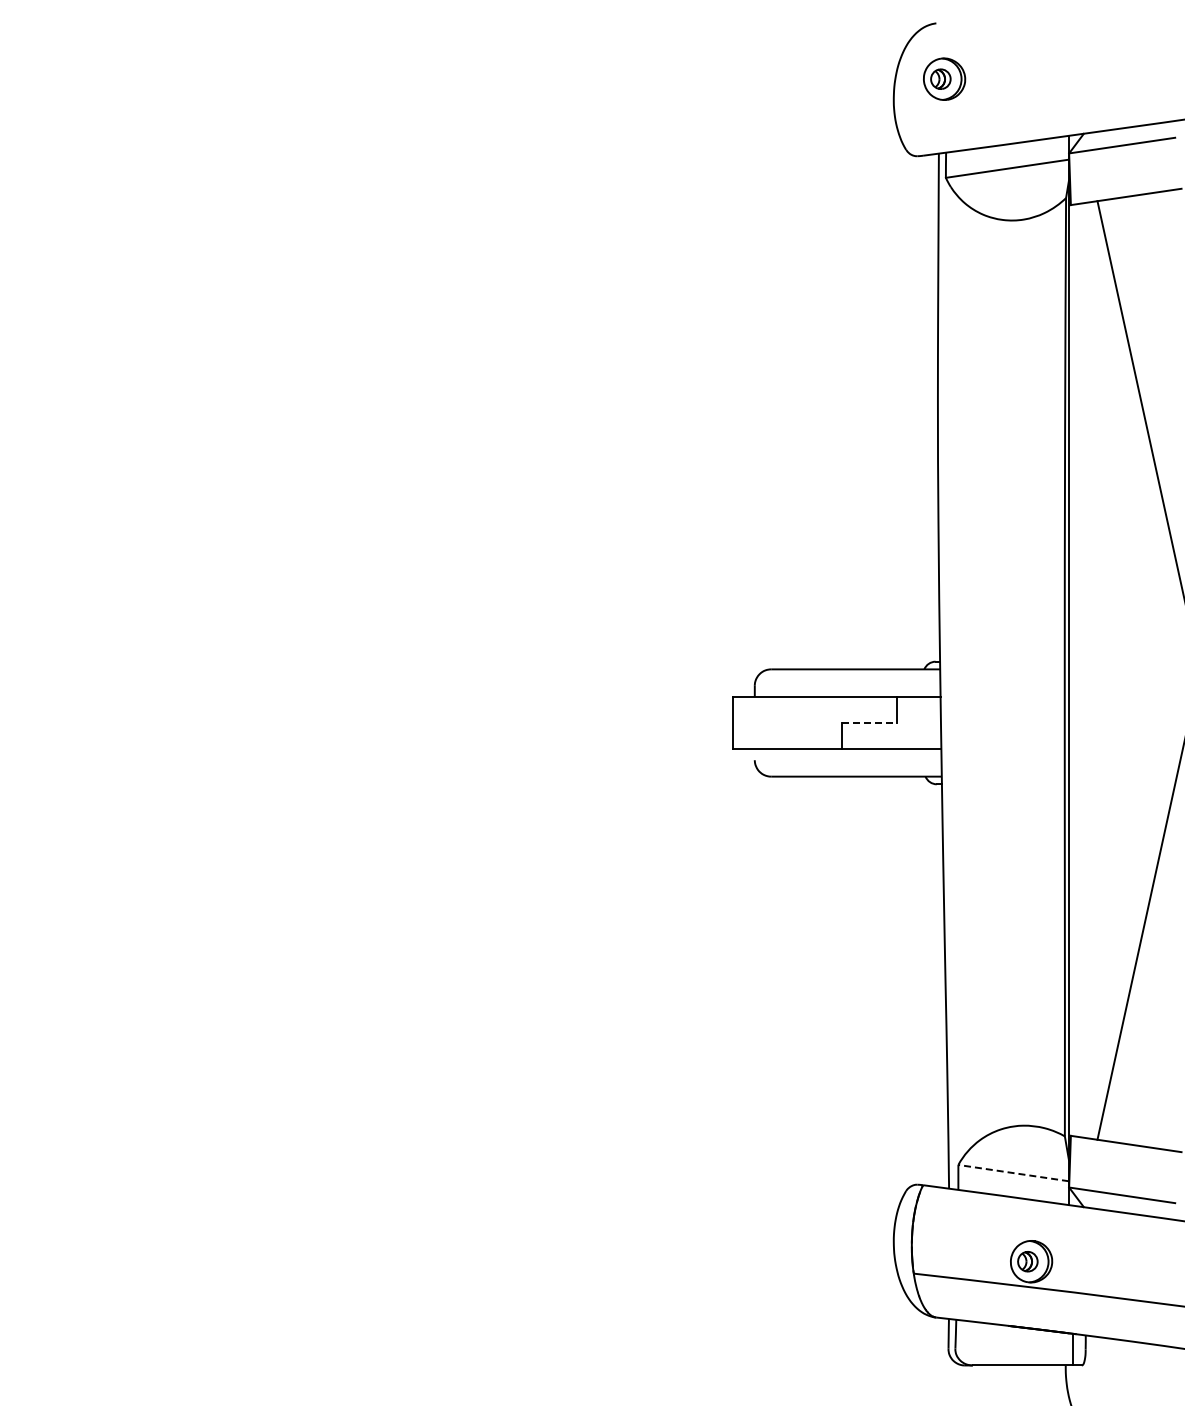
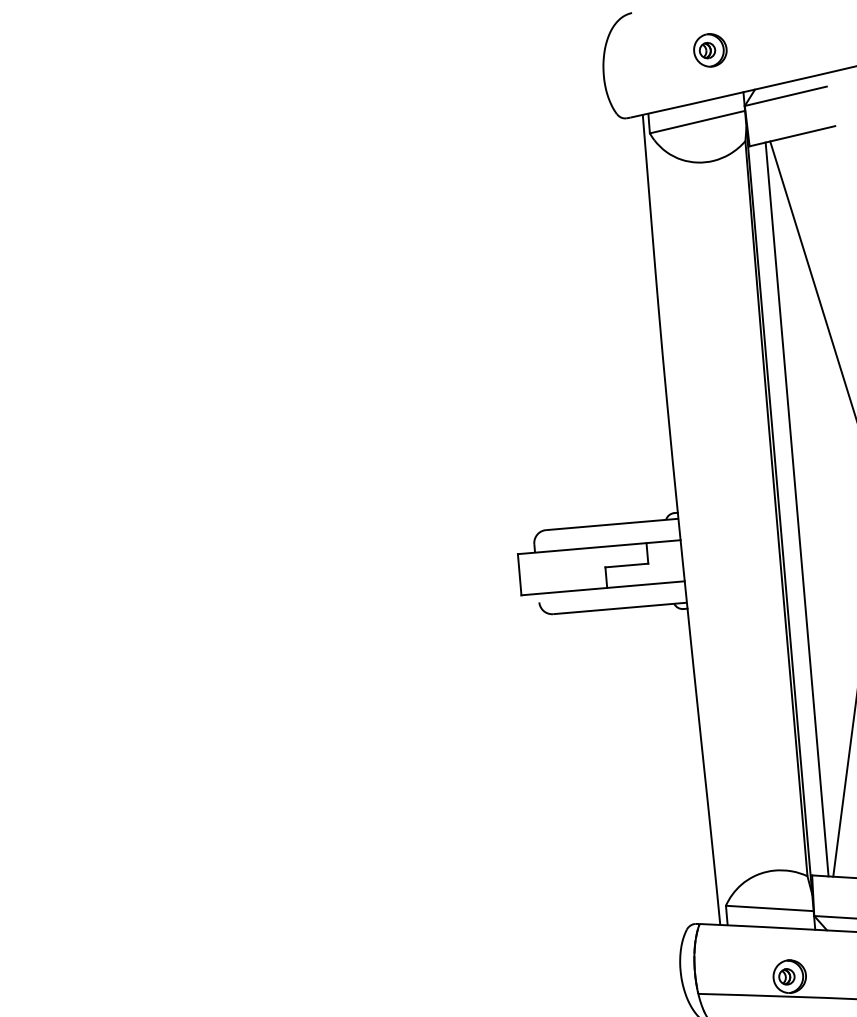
part: (944, 78) -> (710, 49), moved
line: (1091, 670) -> (797, 509), added
line: (870, 723) -> (627, 565), dashed -> solid
line: (1013, 1173) -> (769, 908), dashed -> solid

